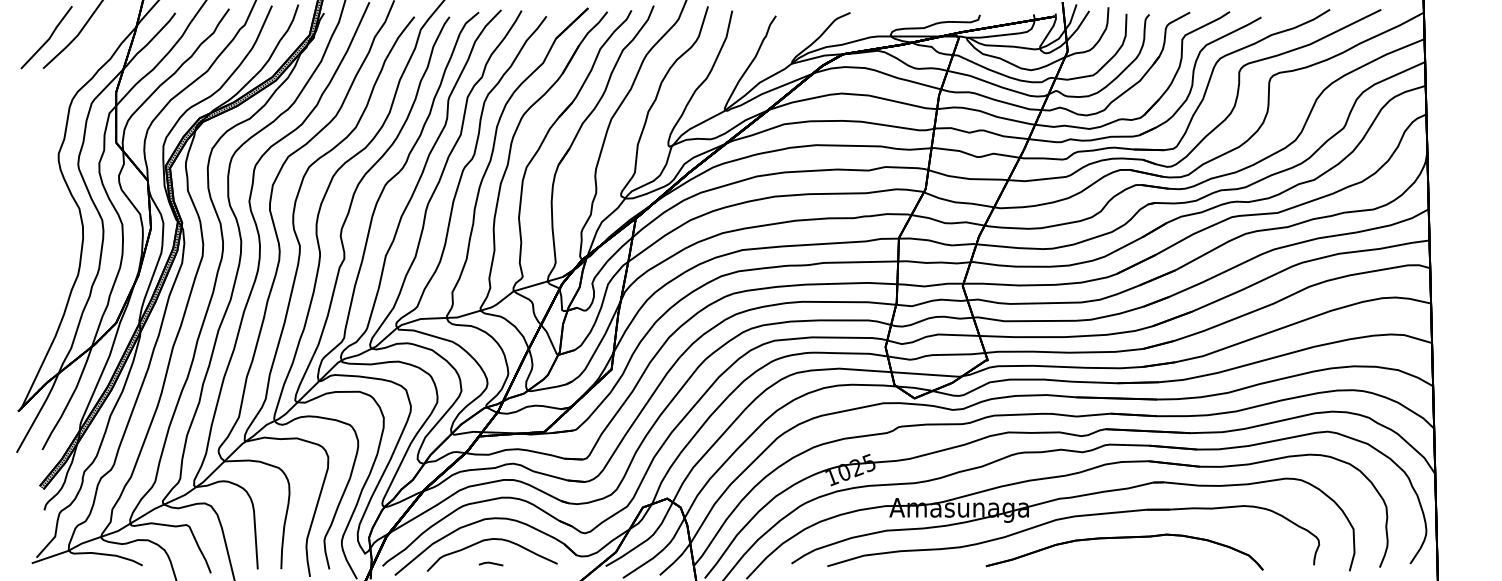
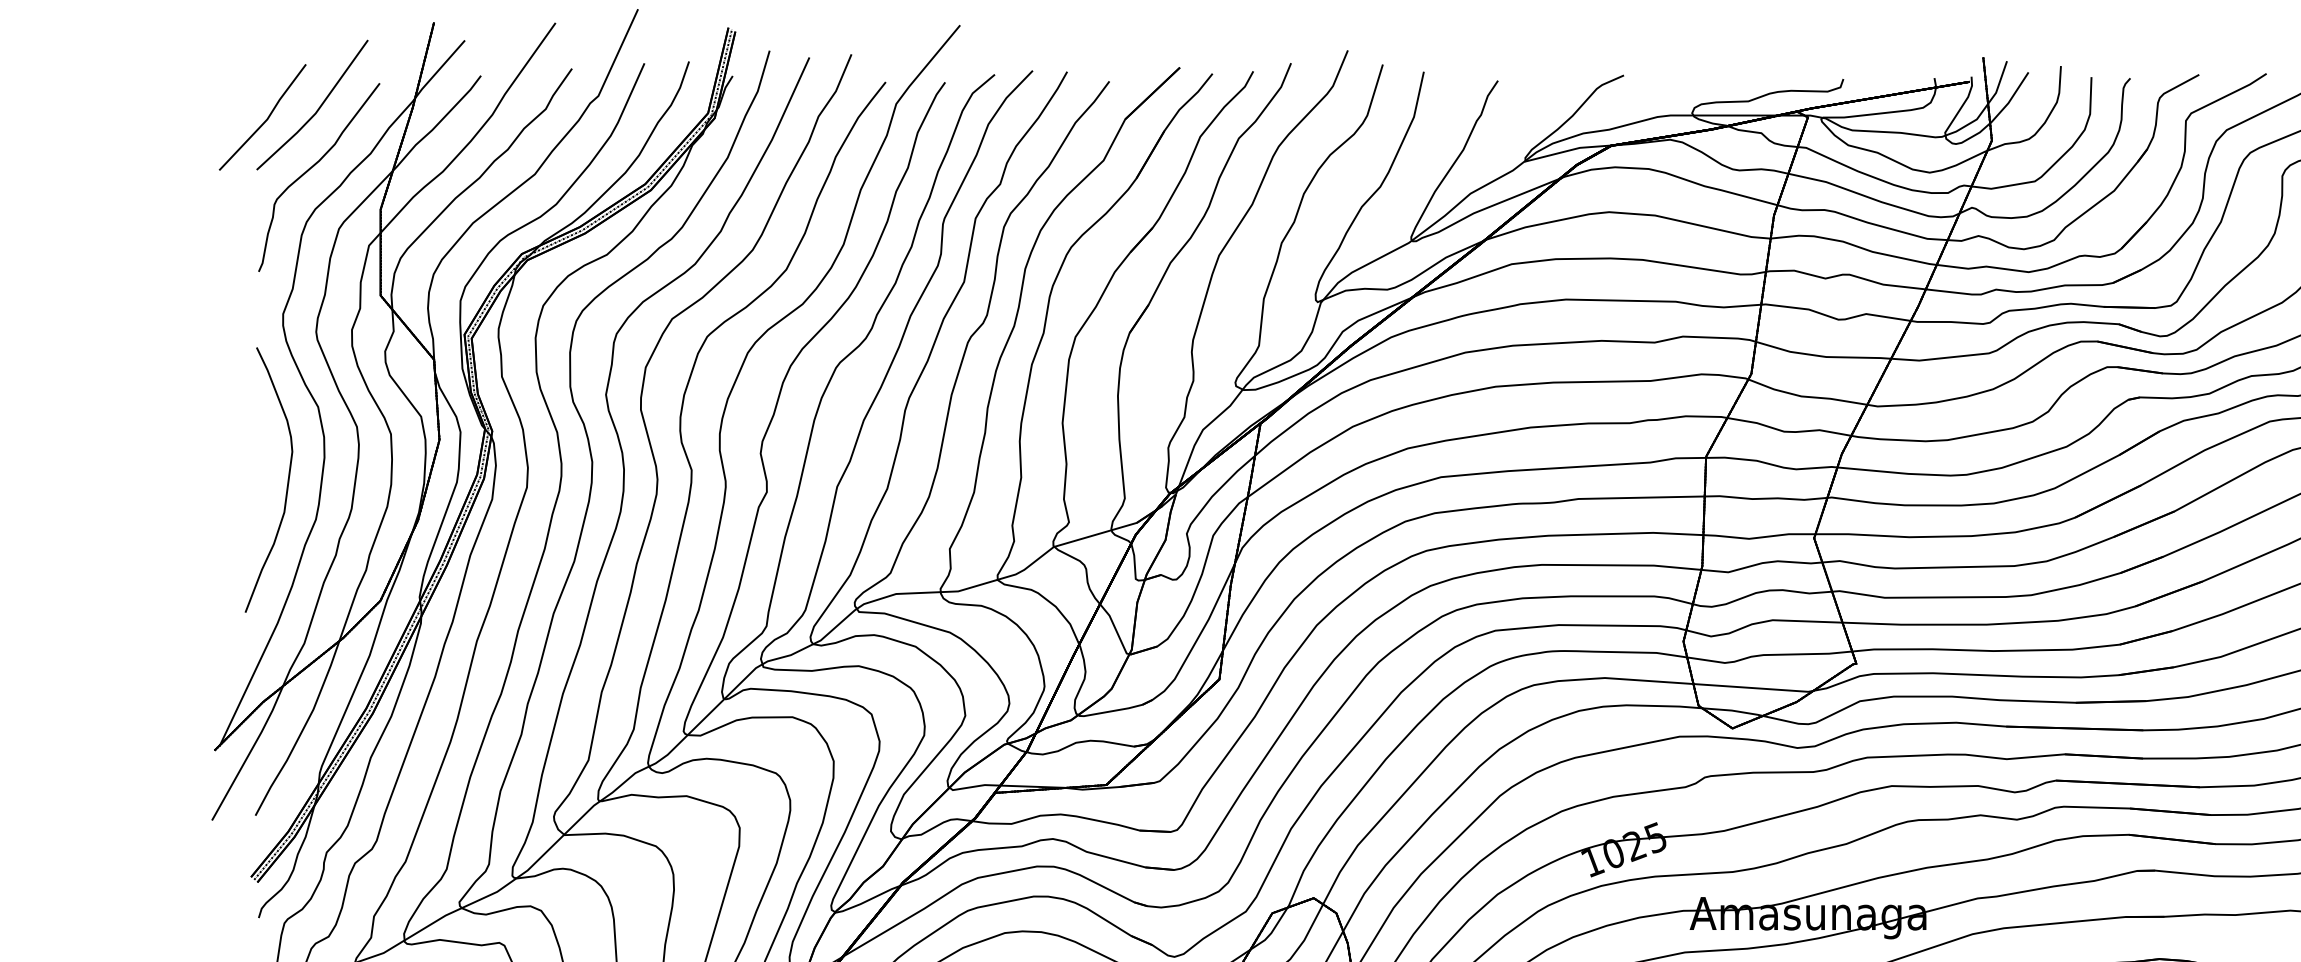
curve: (75, 68) -> (311, 169), added
curve: (60, 253) -> (286, 483), added

